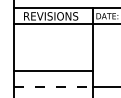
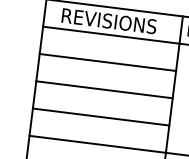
line: (52, 39) -> (106, 61), added
line: (52, 55) -> (103, 89), added
line: (53, 86) -> (98, 143), dashed -> solid

